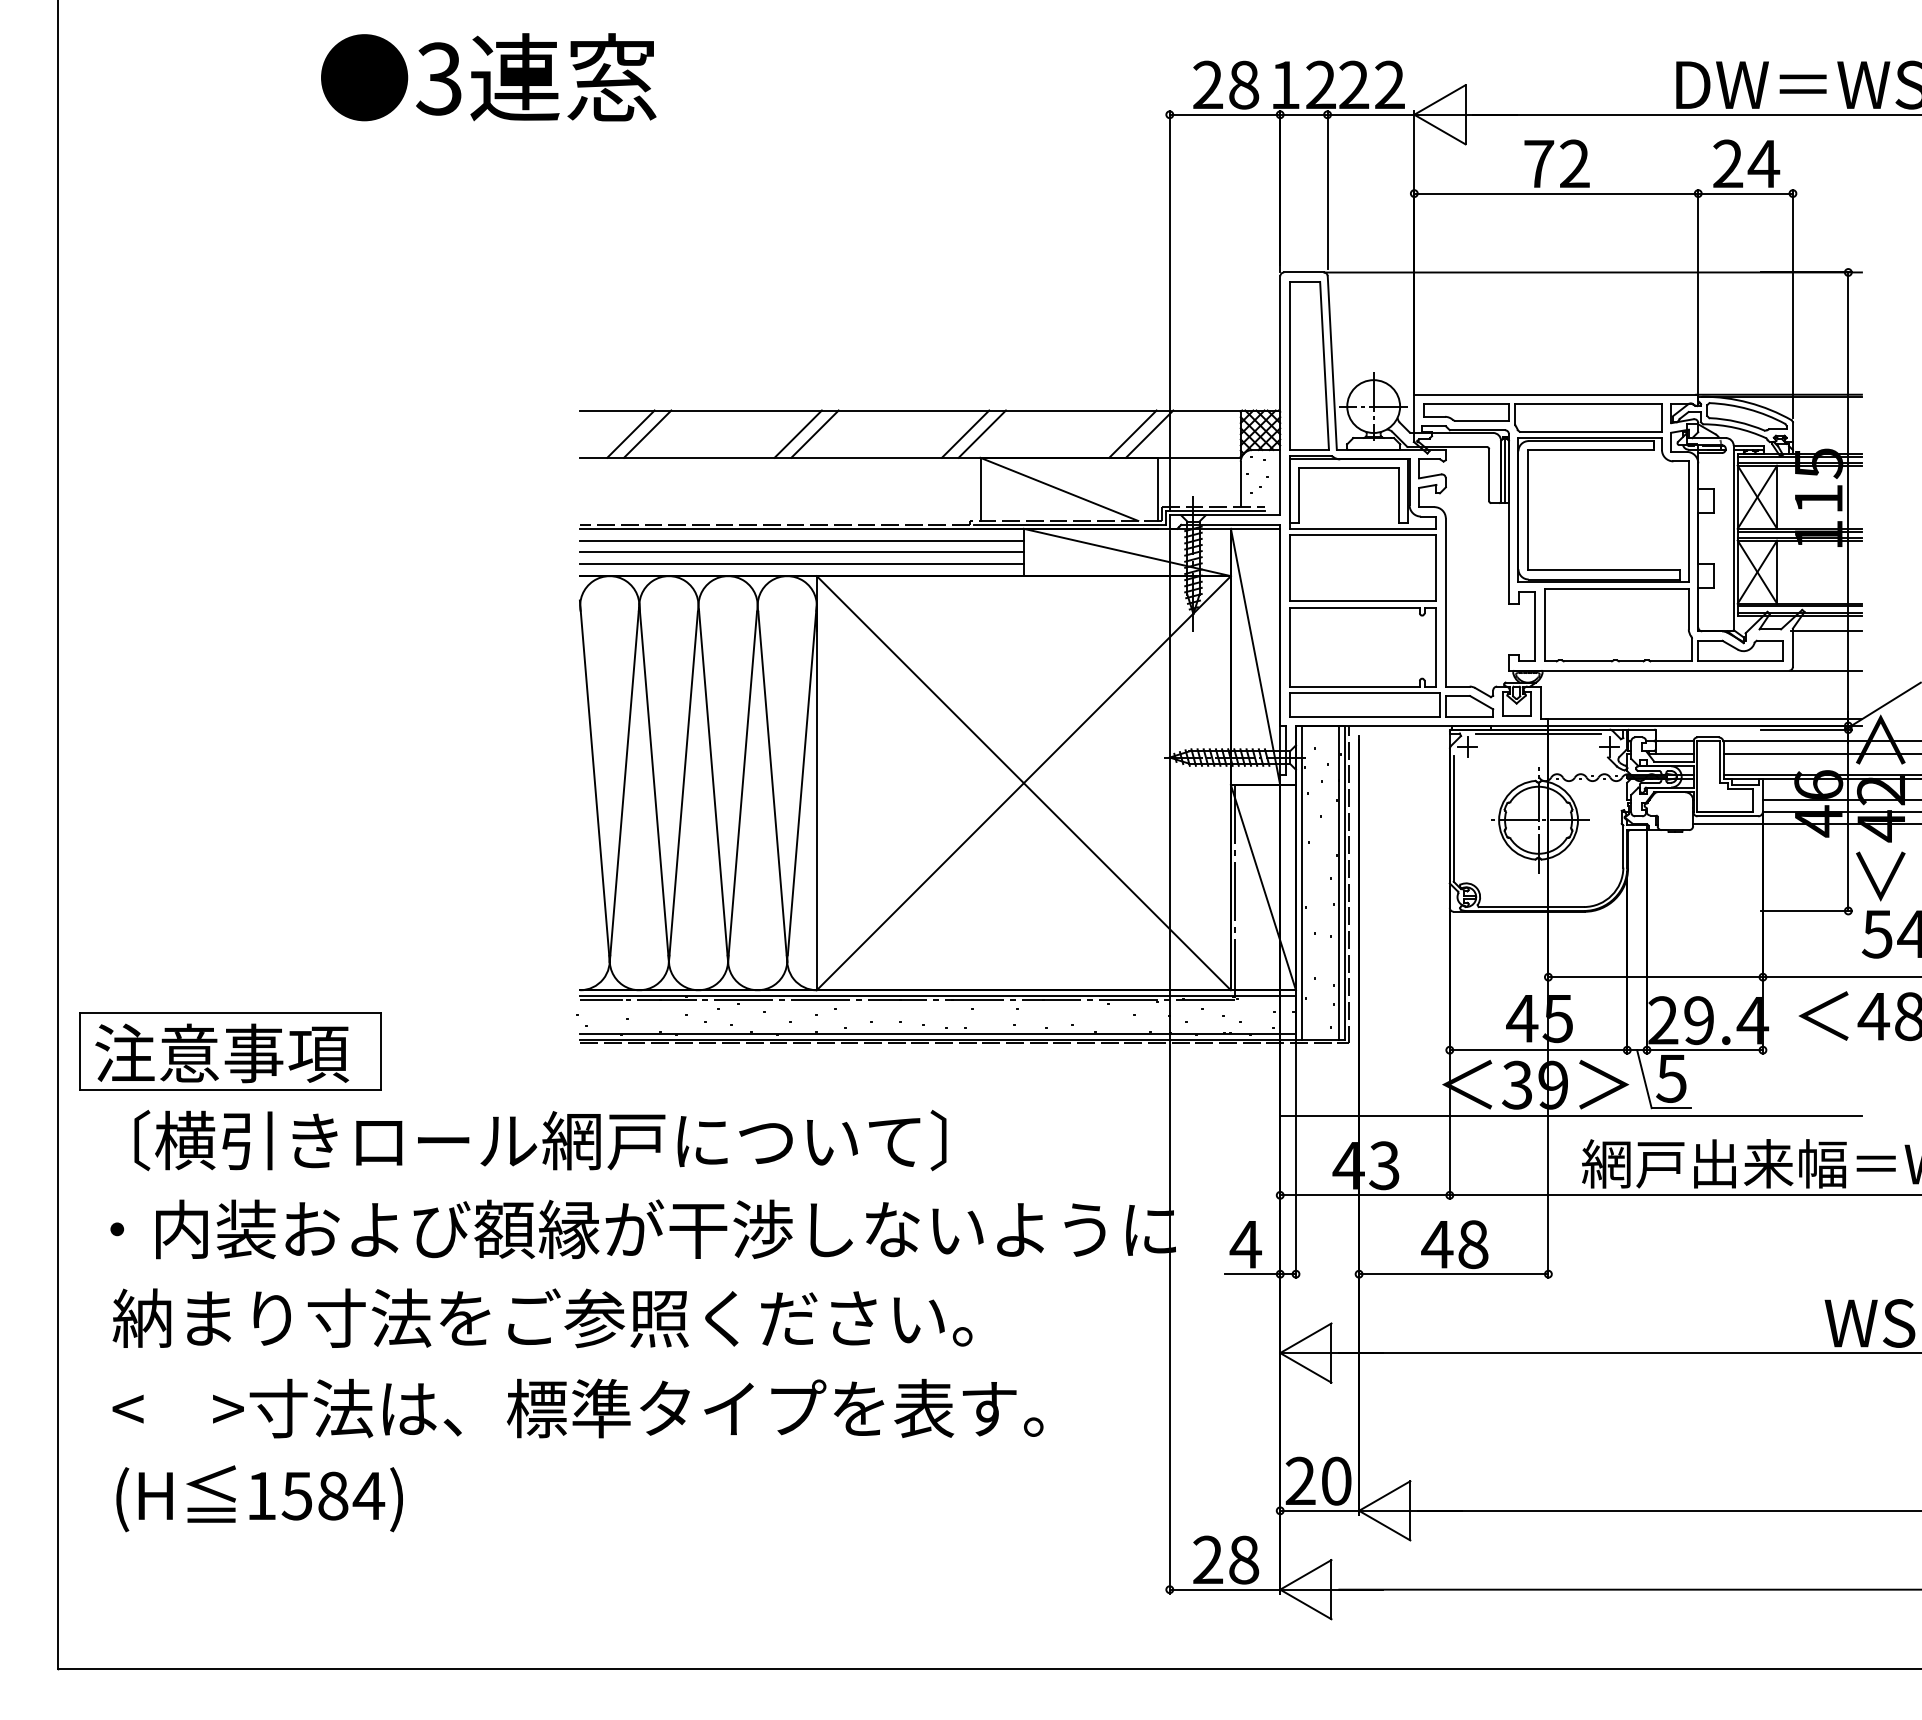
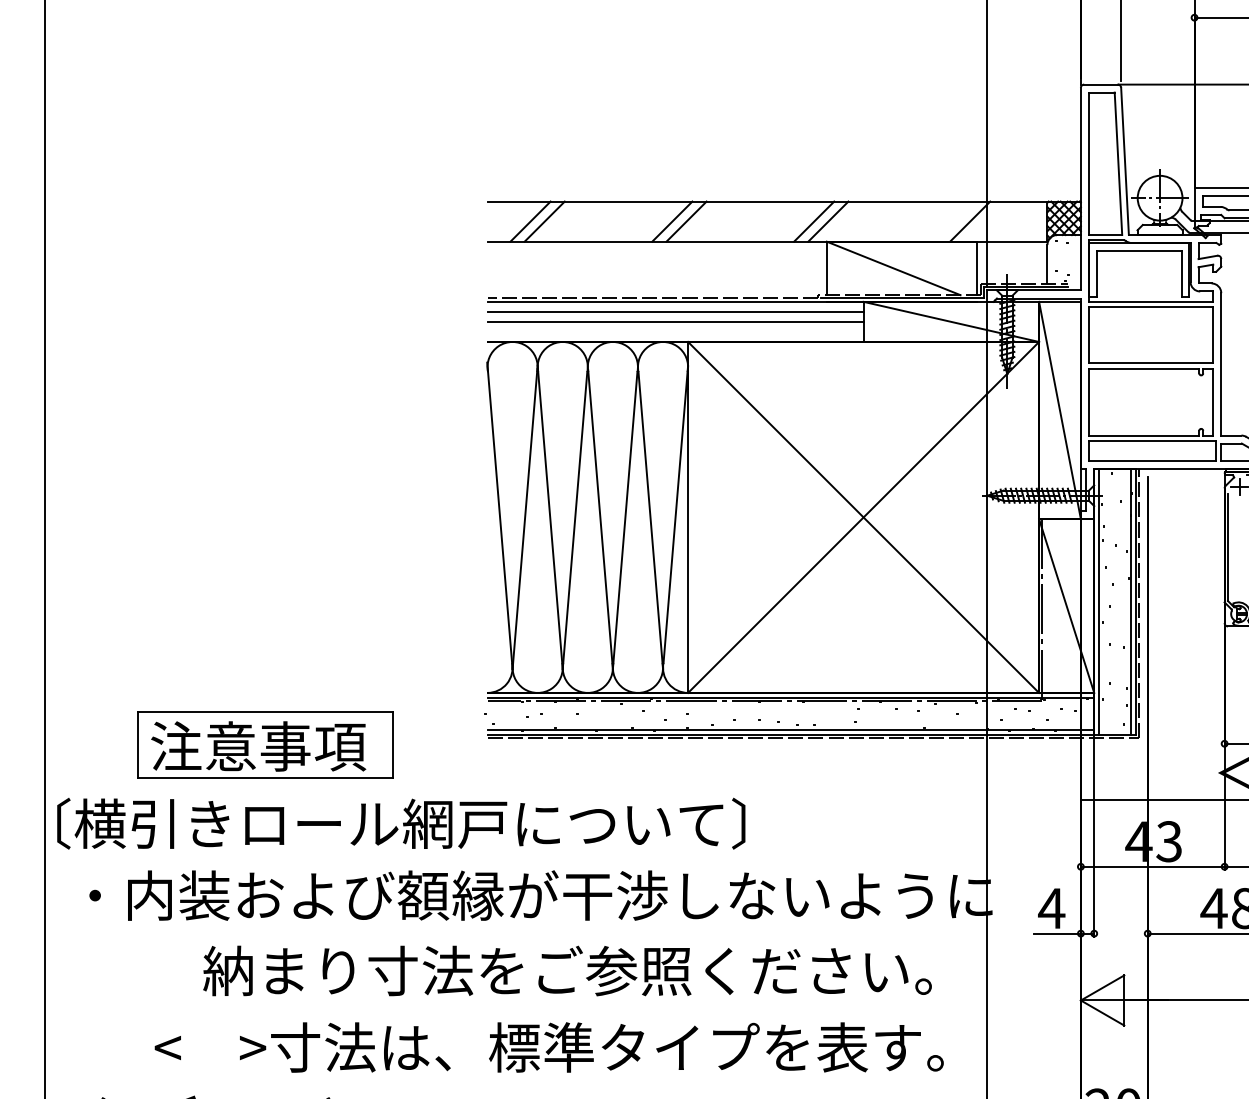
line: (1132, 433) -> (955, 221), removed
line: (801, 564) -> (675, 332), removed
part: (230, 1051) -> (265, 744), moved
text: (540, 1140) -> (401, 823), moved
text: (542, 1318) -> (567, 971), moved
text: (577, 1408) -> (548, 1047), moved

